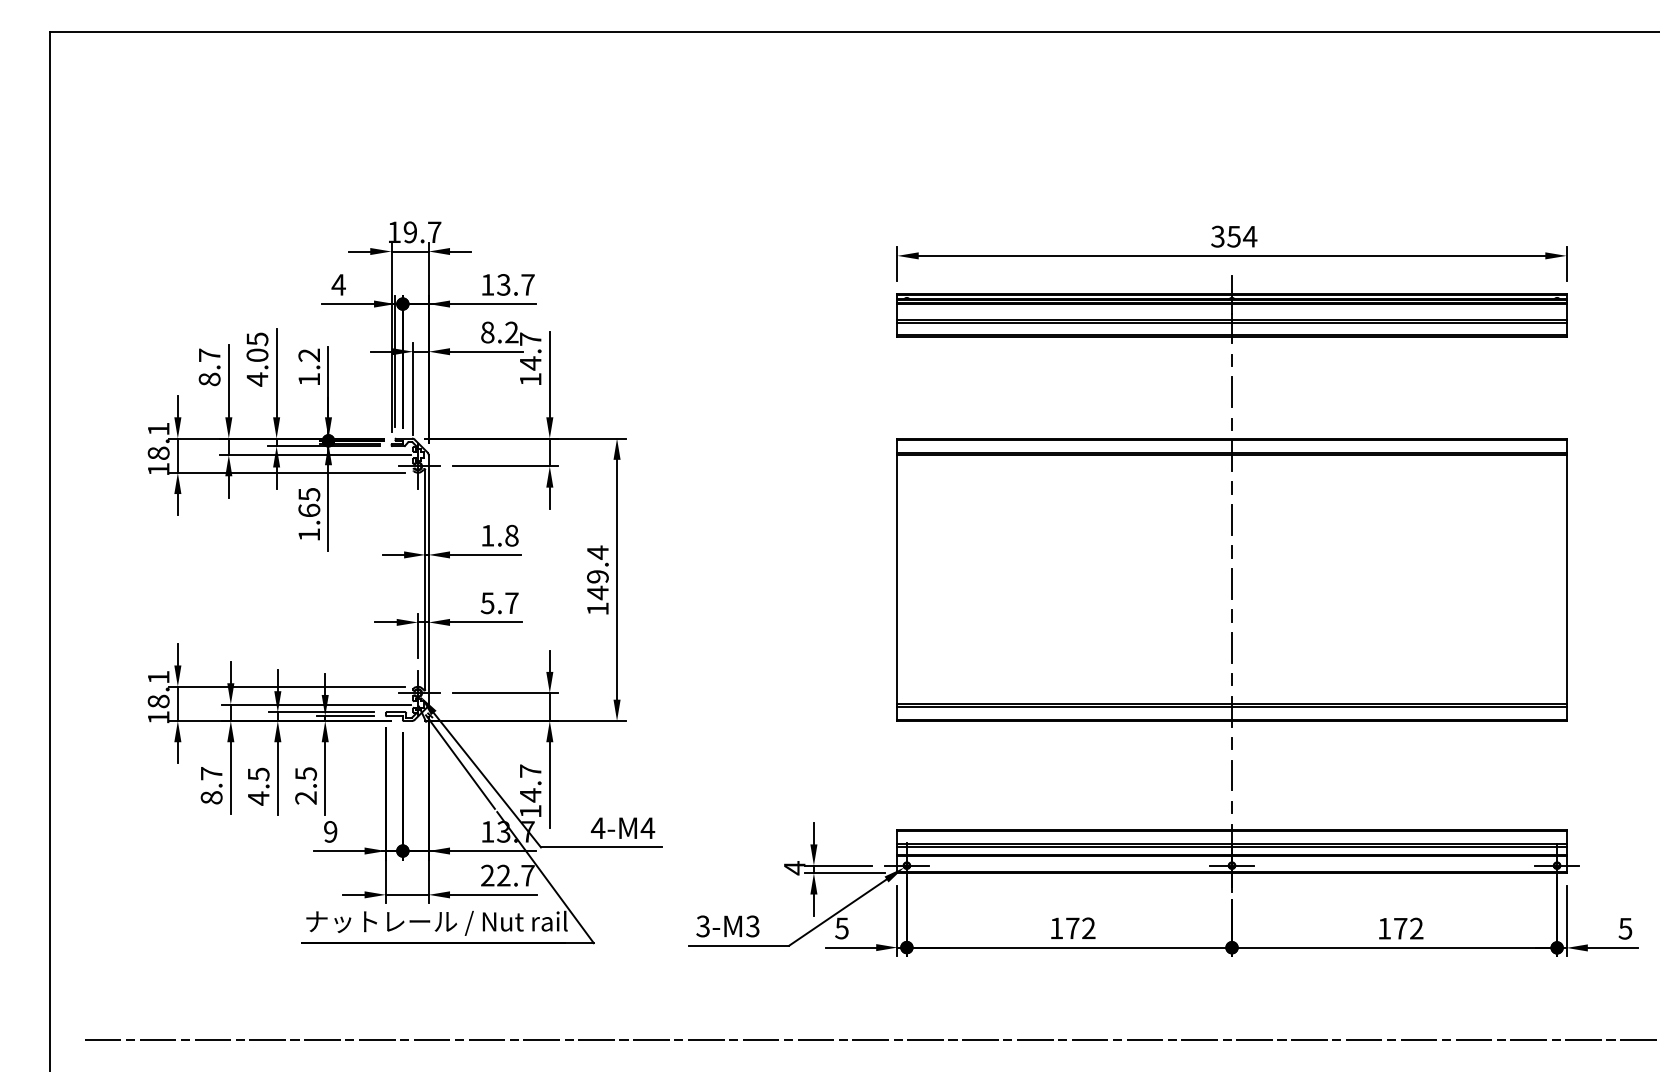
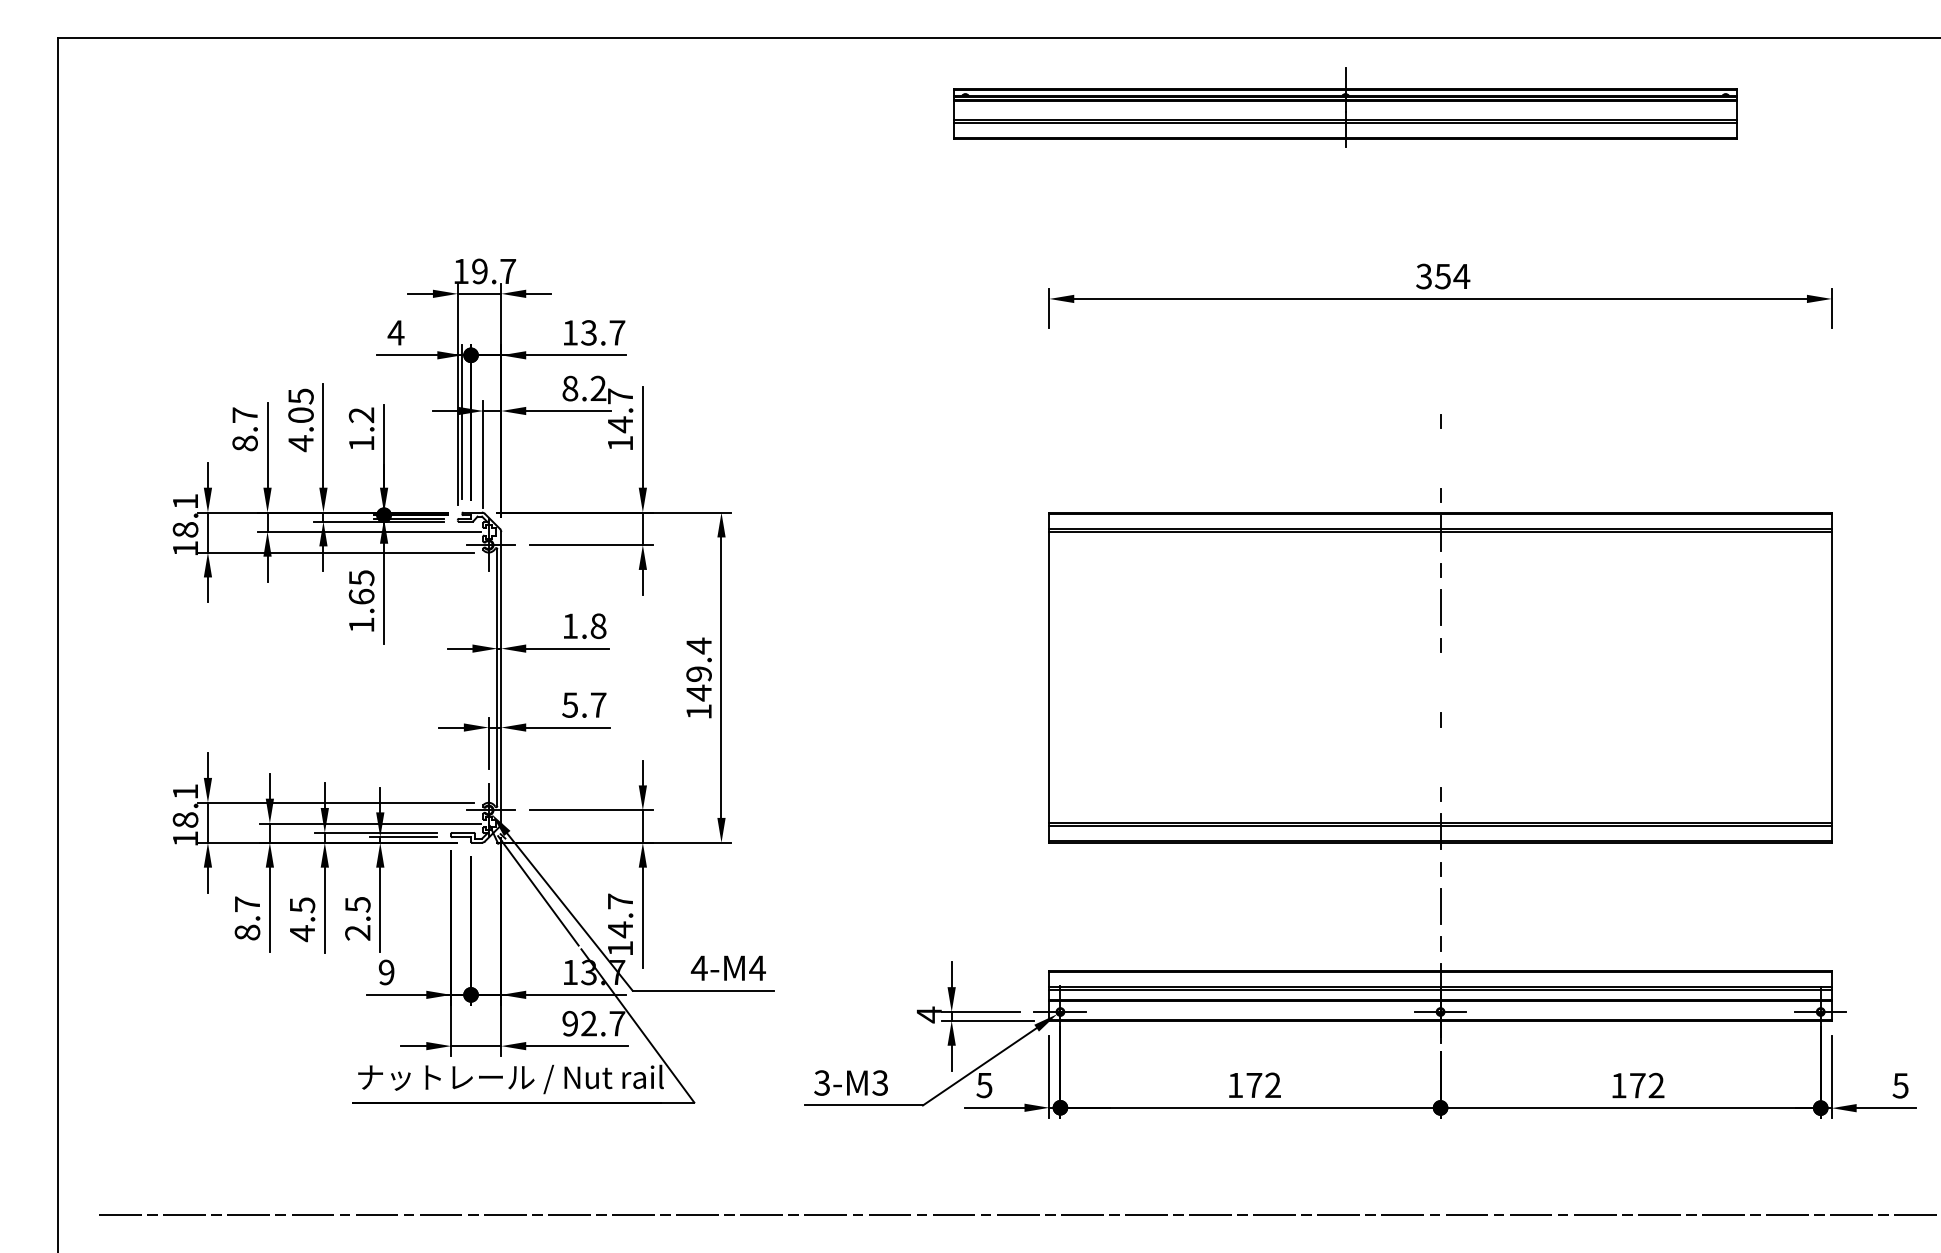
part: (1231, 309) -> (1345, 107), moved
line: (1231, 392) -> (1440, 458), removed
line: (1231, 583) -> (1440, 682), removed
line: (1231, 647) -> (1440, 756), removed
text: (487, 875) -> (570, 1023), 22.7 -> 92.7

